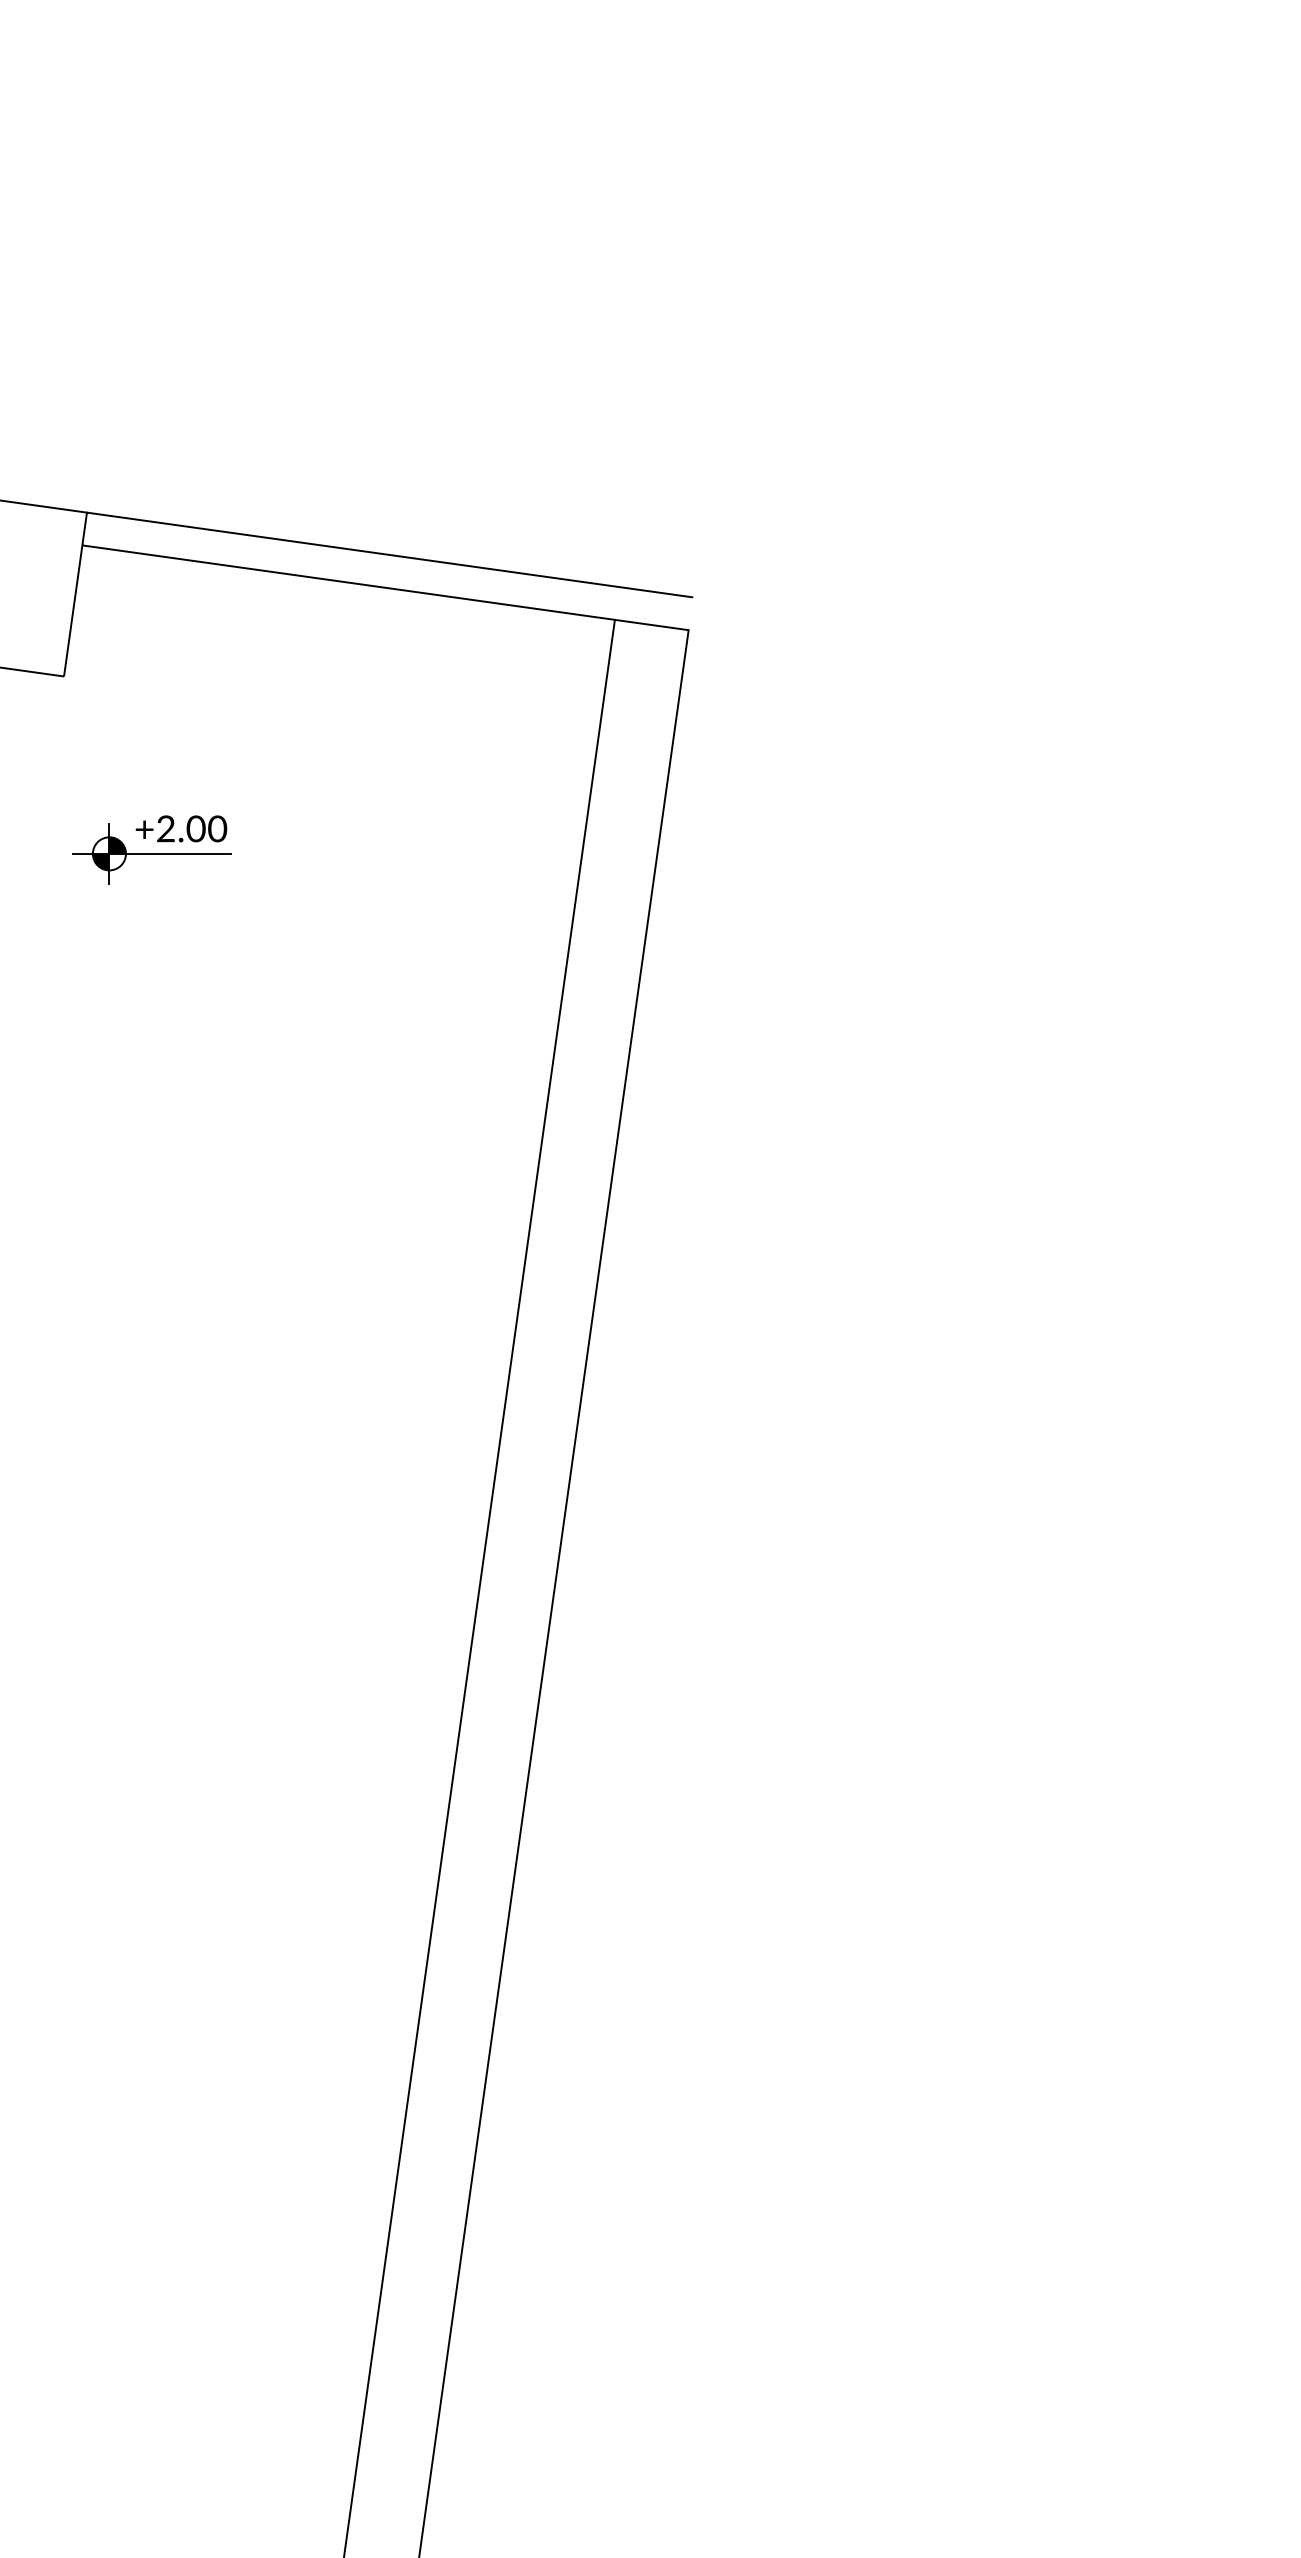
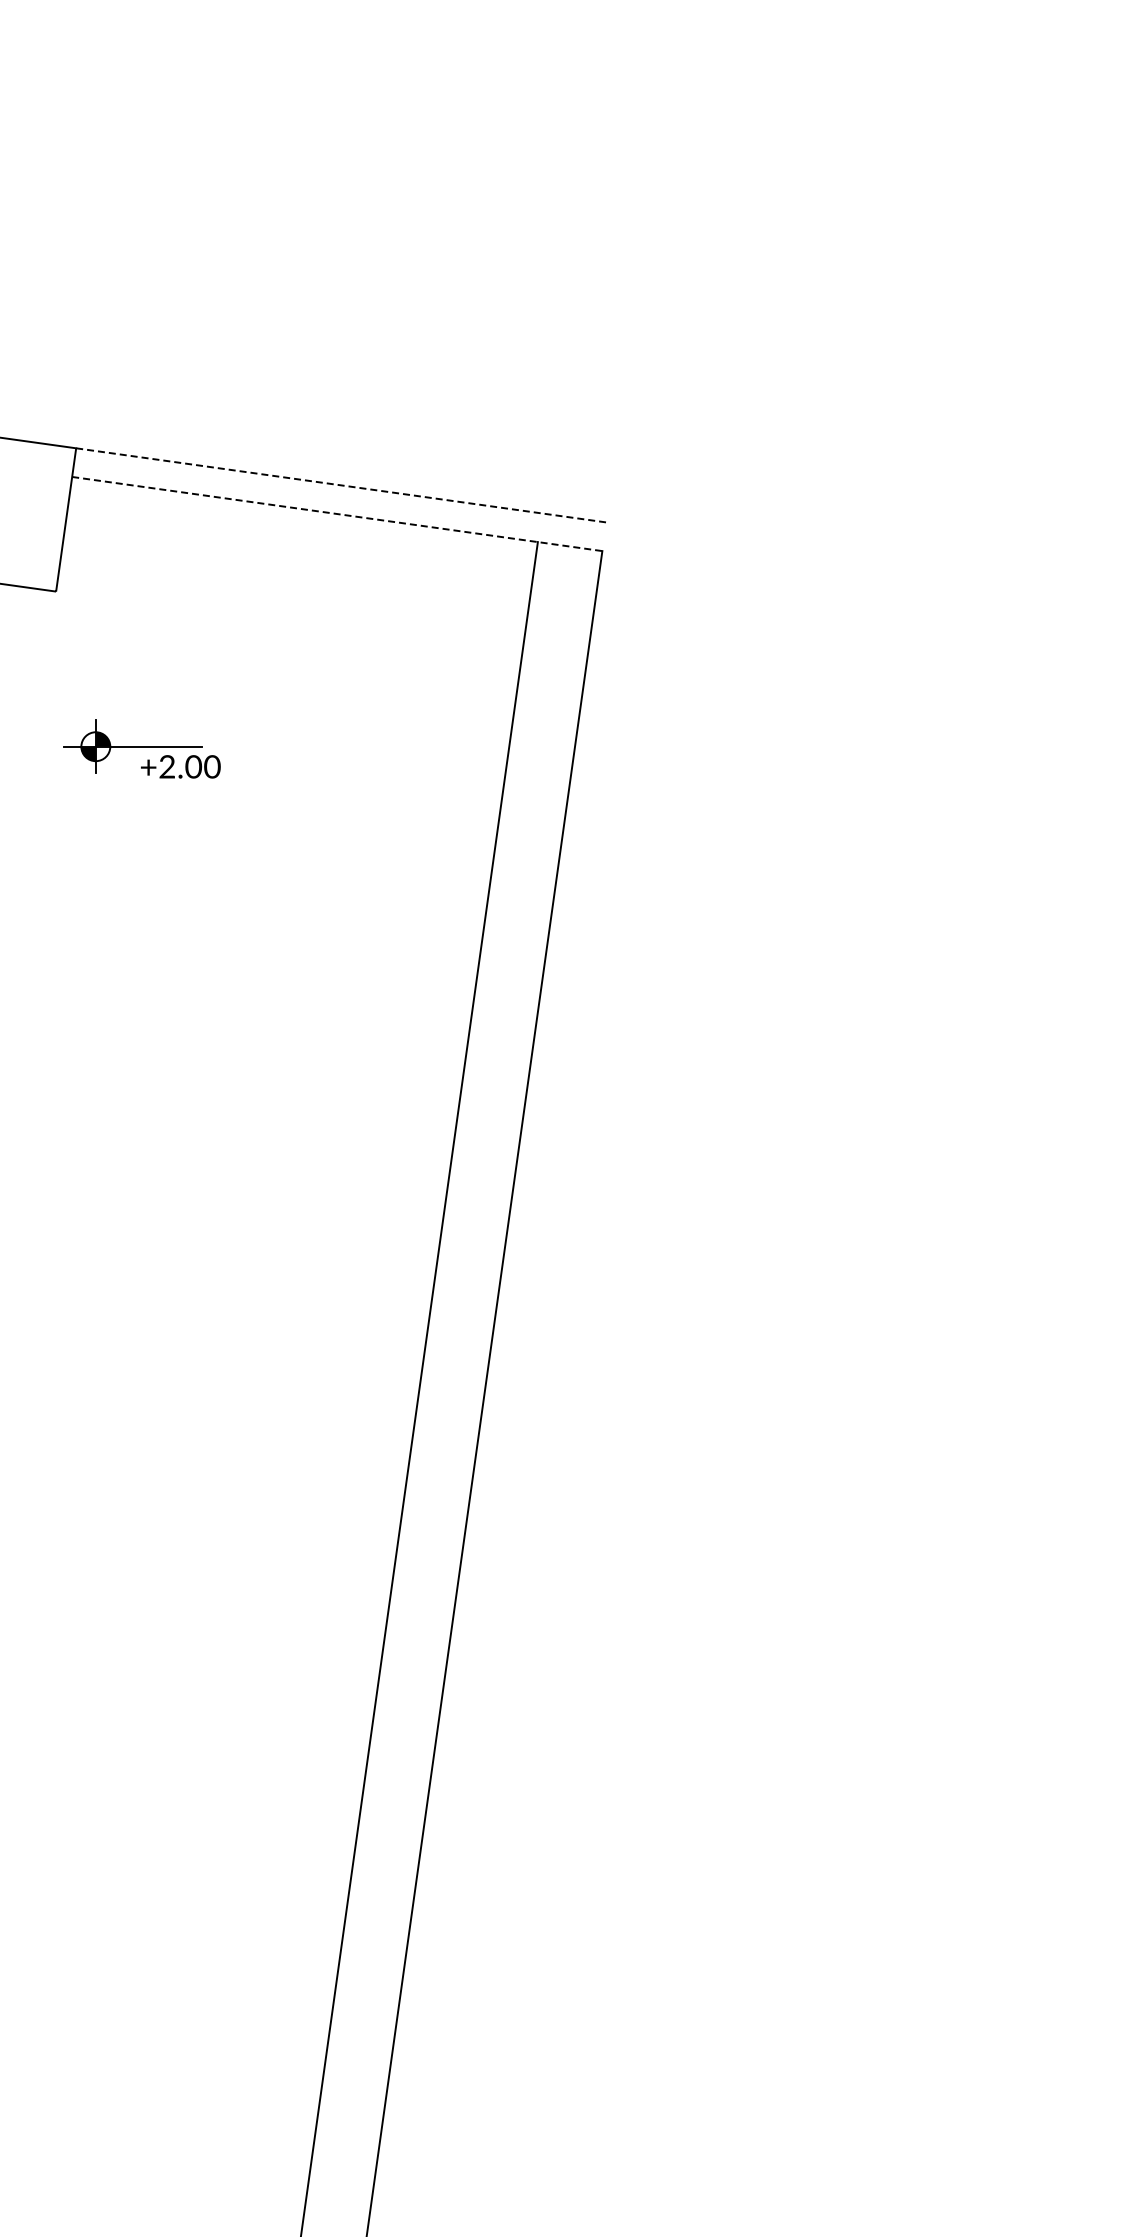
line: (390, 555) -> (341, 485), solid -> dashed
line: (385, 588) -> (337, 514), solid -> dashed
text: (181, 828) -> (180, 766), moved

